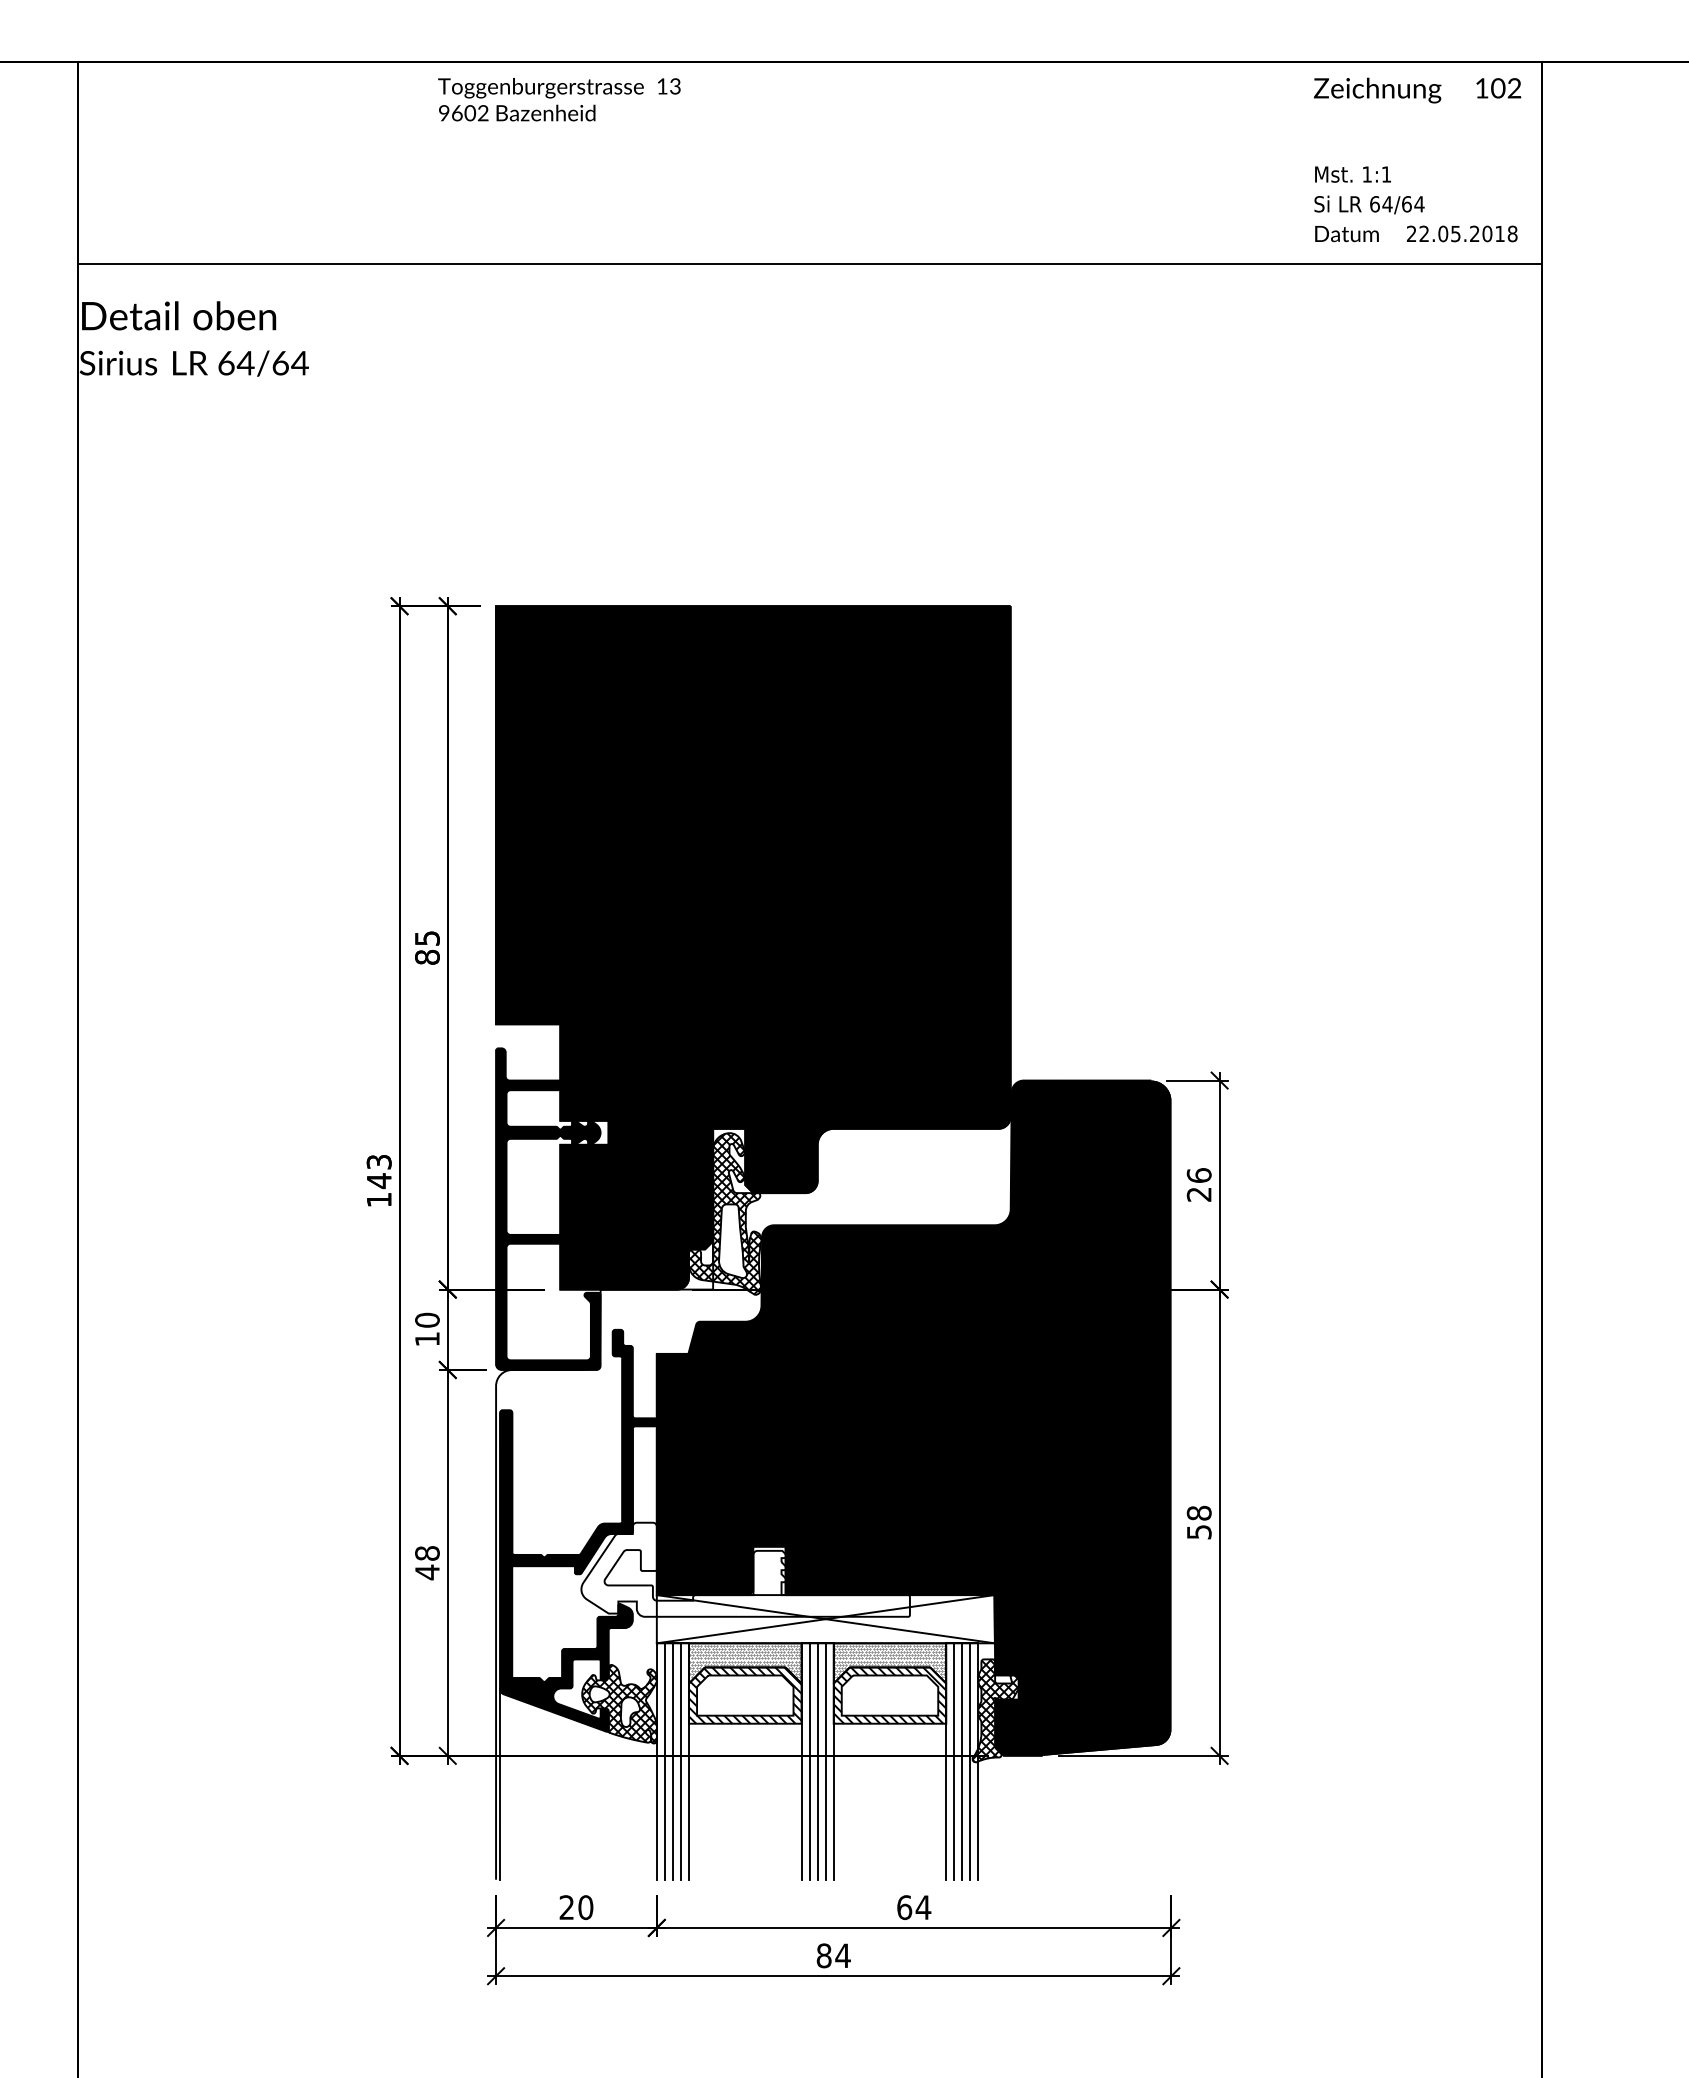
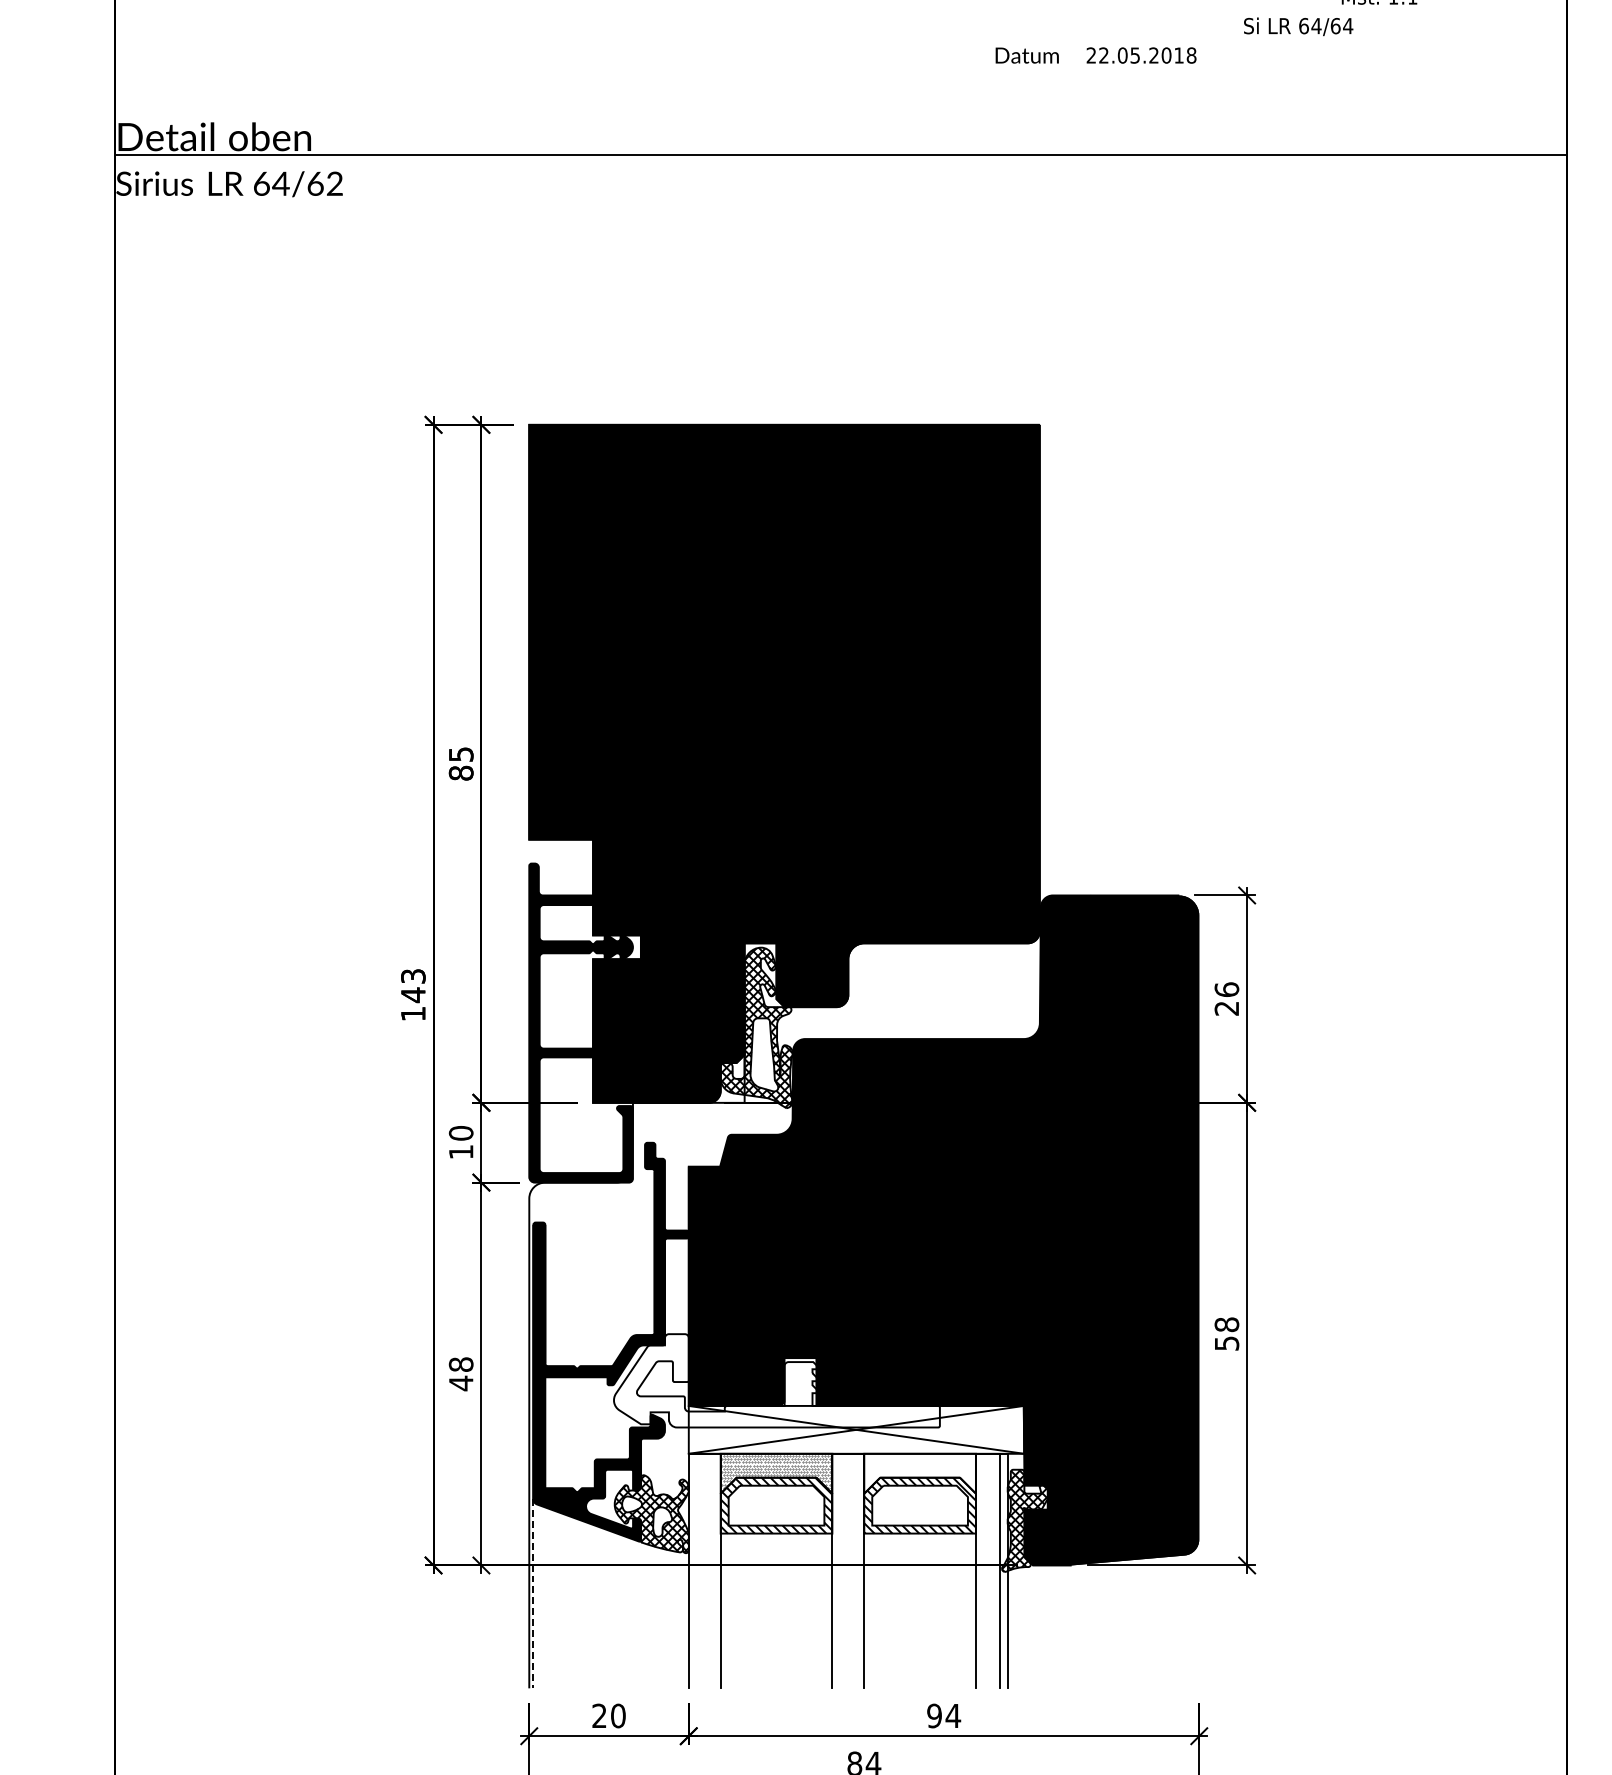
text: (1369, 204) -> (1298, 26), moved
text: (1416, 233) -> (1096, 55), moved
line: (809, 264) -> (840, 155), moved
text: (299, 363) -> (334, 184), 64/64 -> 64/62
hatch: (889, 1662) -> (919, 1472), removed
line: (664, 1761) -> (696, 1571), removed
line: (672, 1761) -> (704, 1571), removed
line: (680, 1761) -> (712, 1571), removed
line: (809, 1761) -> (840, 1571), removed
line: (817, 1761) -> (848, 1571), removed
line: (825, 1761) -> (856, 1571), removed
line: (954, 1761) -> (984, 1571), removed
line: (962, 1761) -> (992, 1571), removed
line: (500, 1784) -> (533, 1593), solid -> dashed
text: (904, 1907) -> (934, 1715), 64 -> 94

